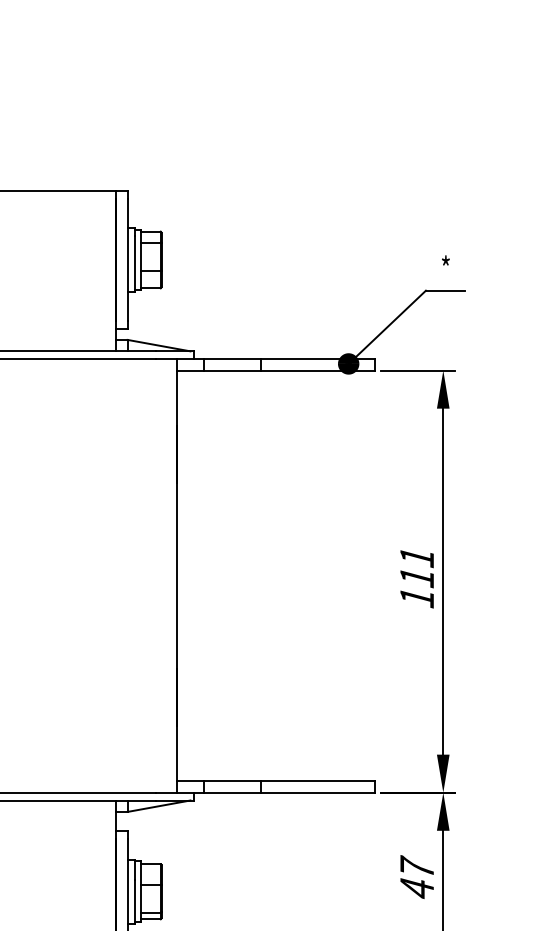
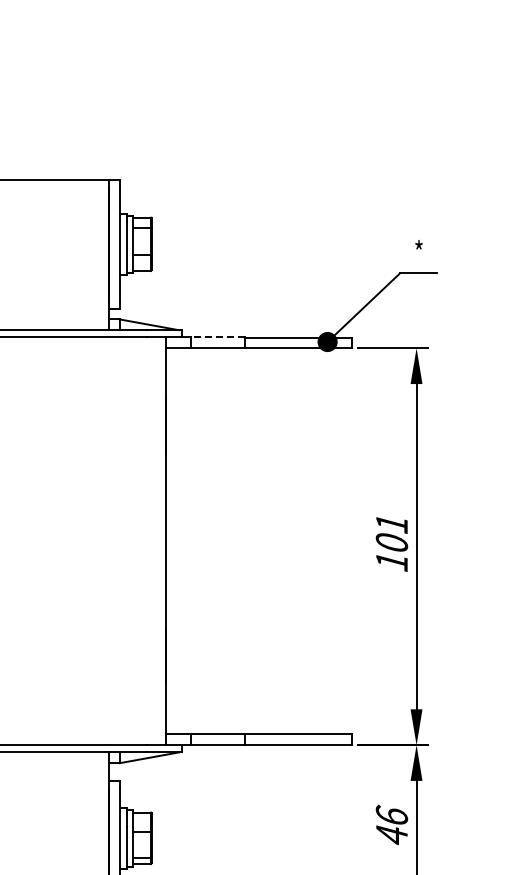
line: (232, 359) -> (218, 337), solid -> dashed
text: (416, 577) -> (391, 542), 111 -> 101
text: (416, 865) -> (391, 813), 47 -> 46

